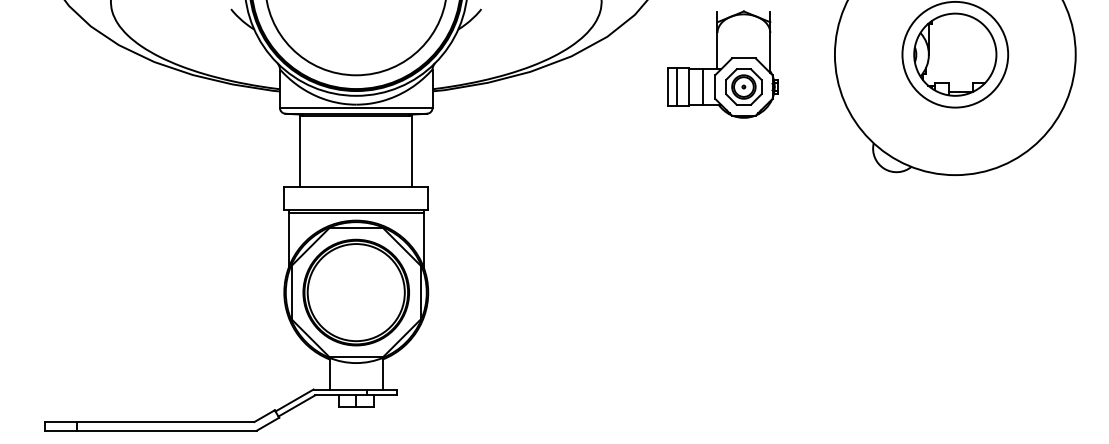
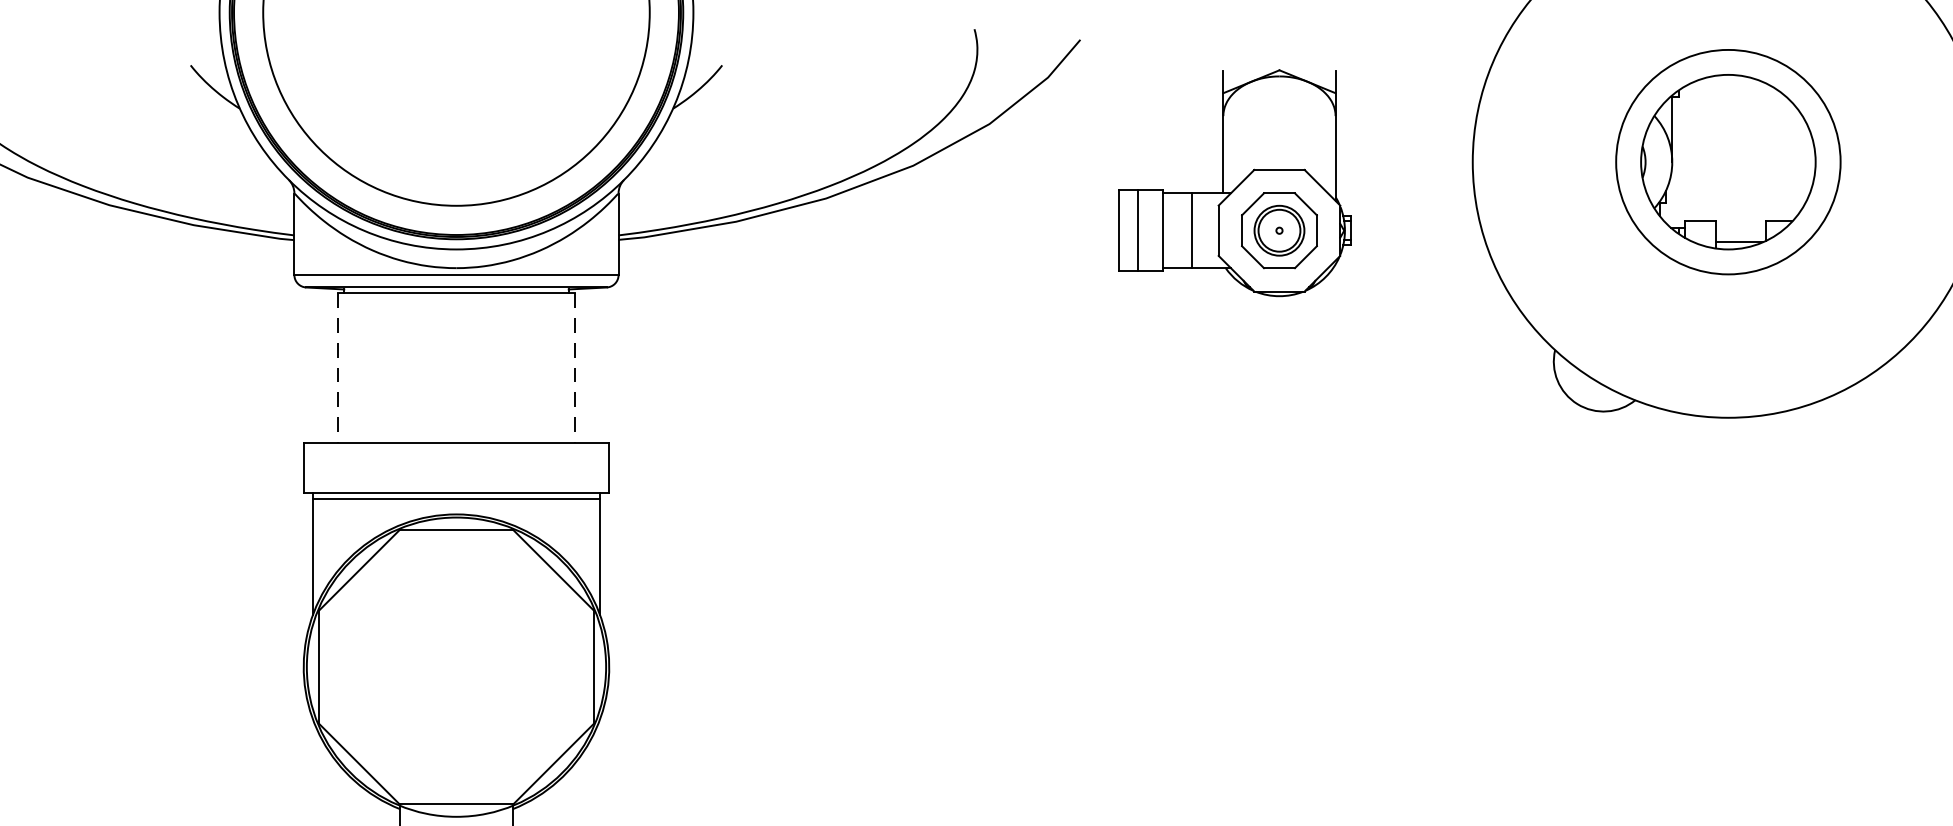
line: (300, 152) -> (338, 369), solid -> dashed
line: (412, 152) -> (575, 369), solid -> dashed
part: (355, 292) -> (454, 666), removed

